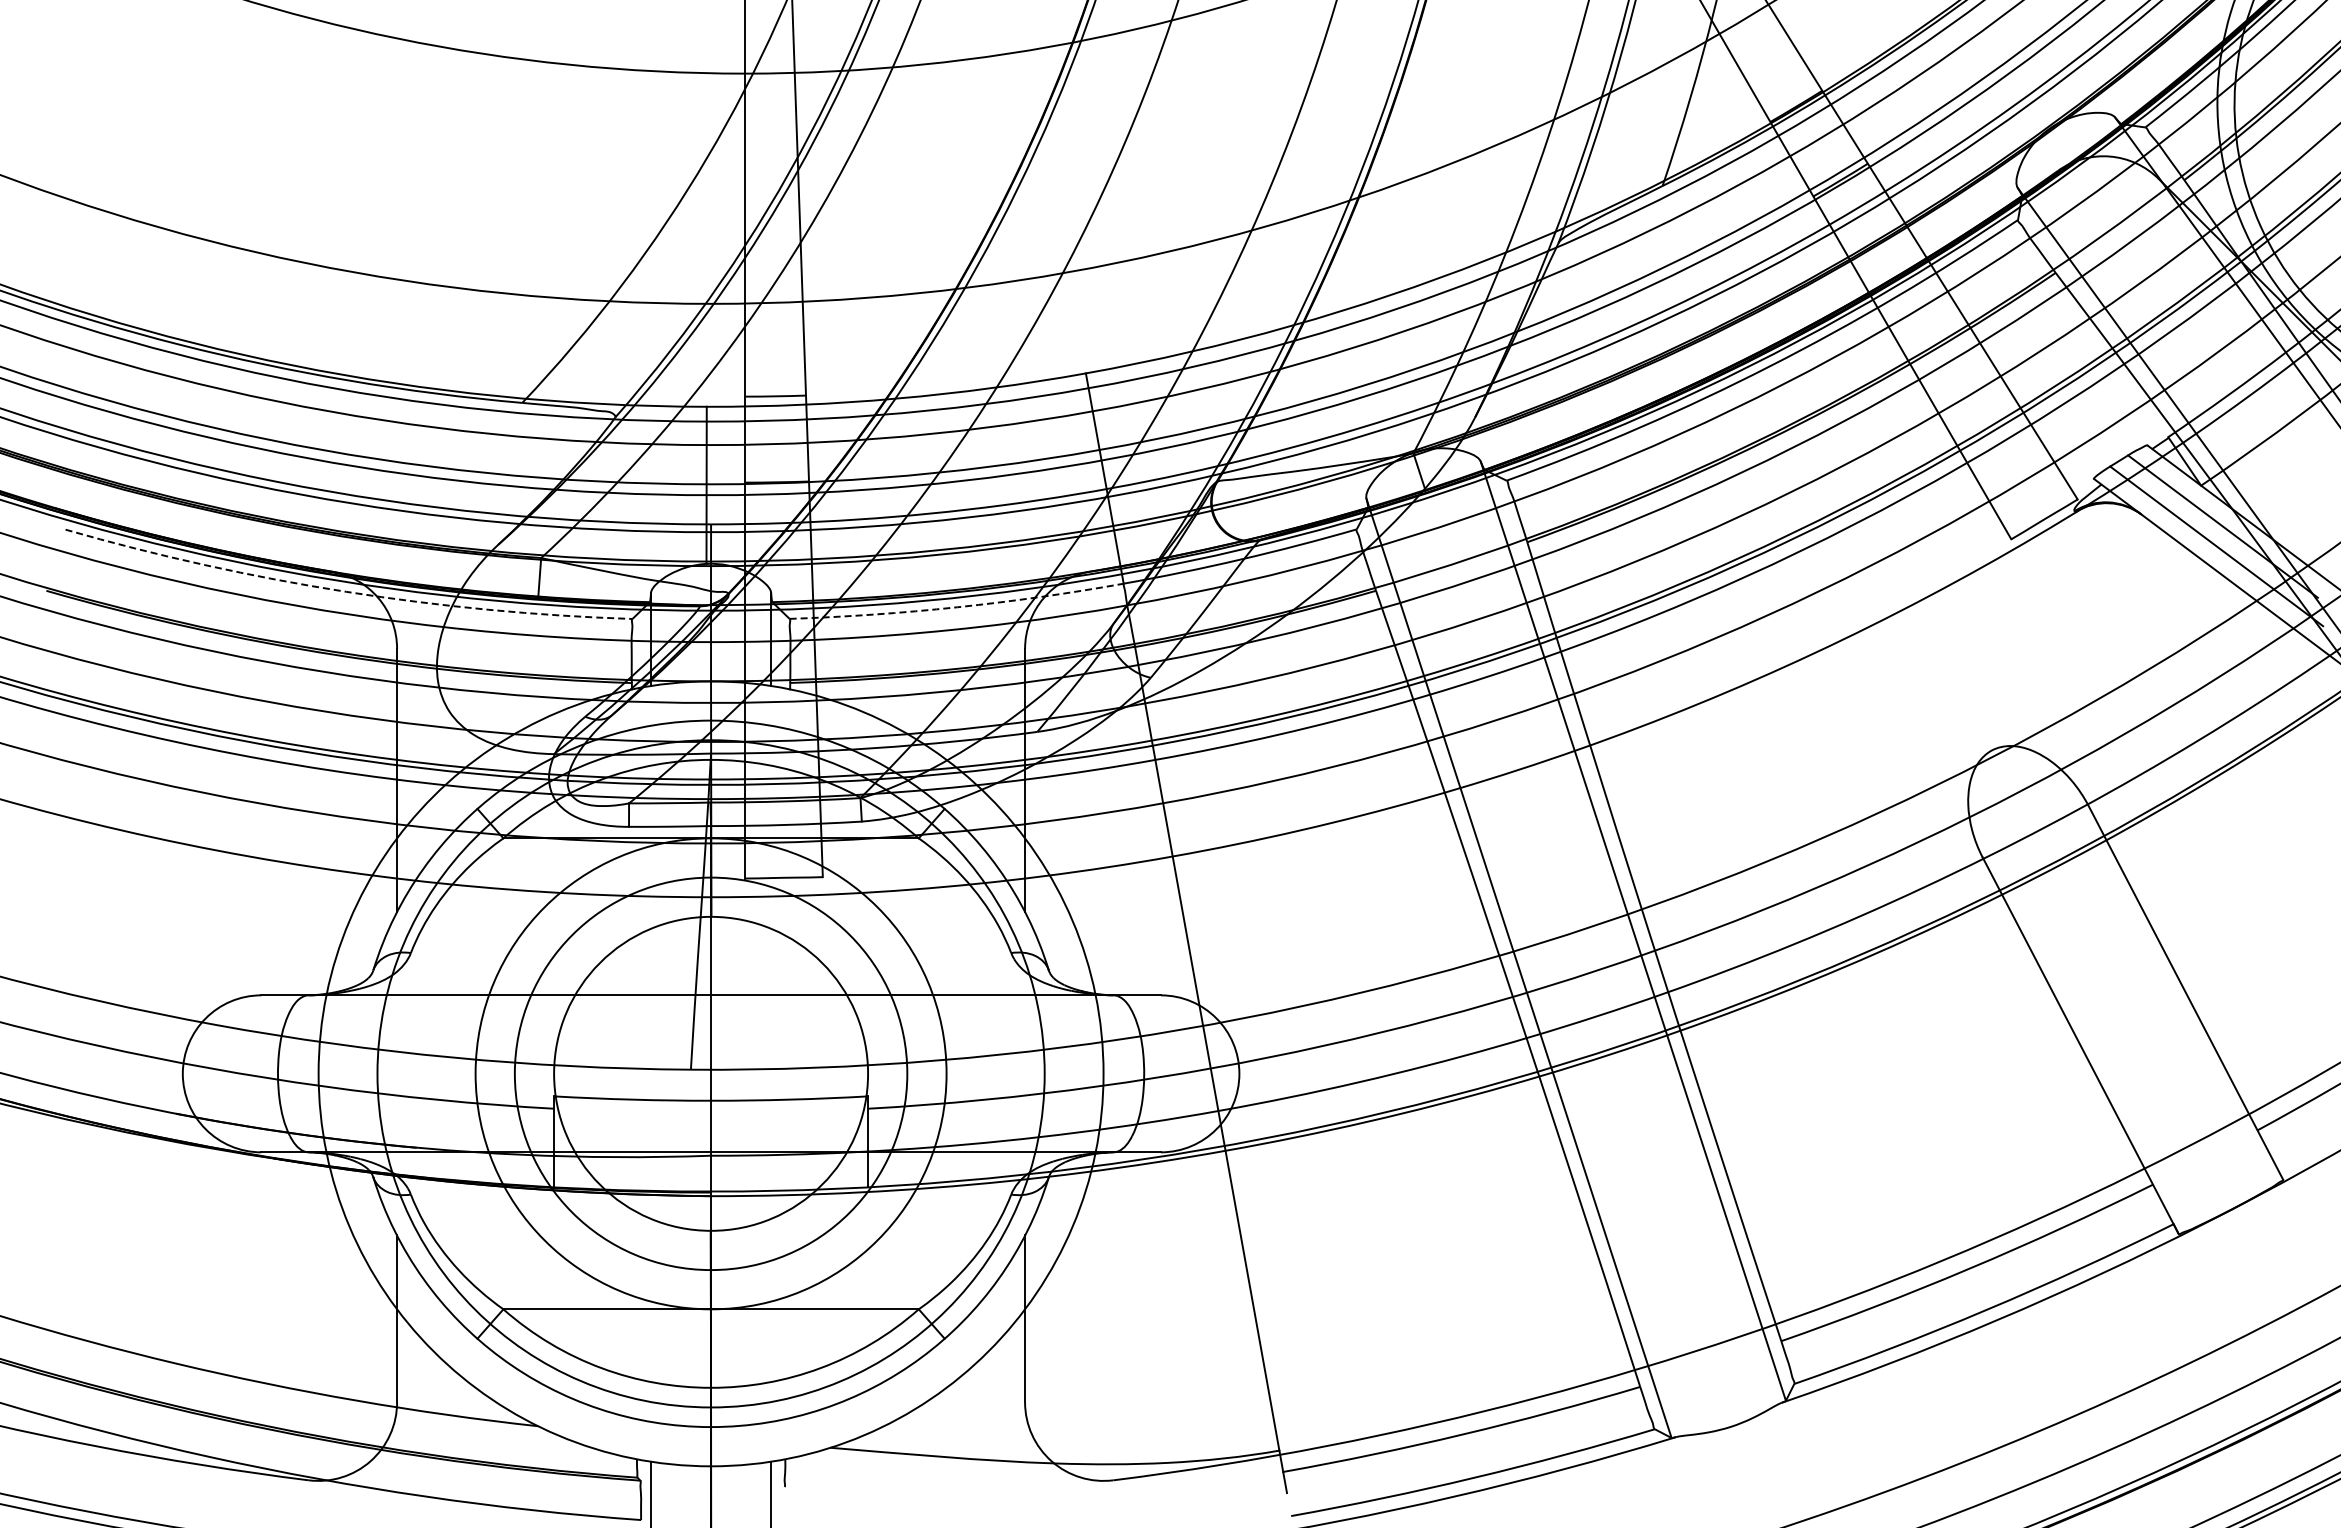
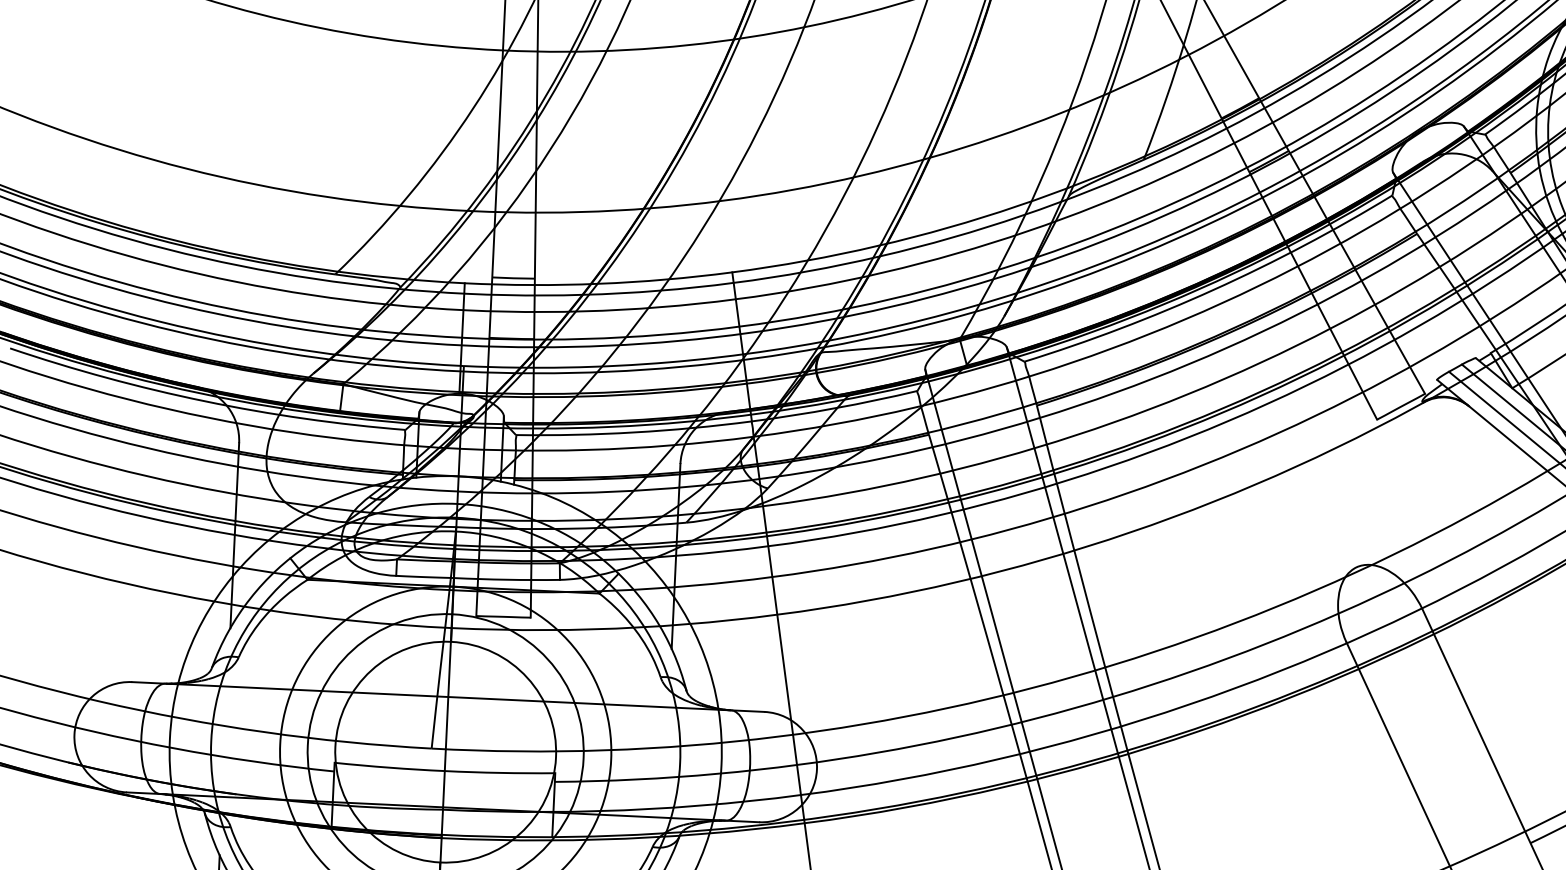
arc: (346, 591) -> (205, 401), dashed -> solid
arc: (957, 607) -> (634, 432), dashed -> solid

